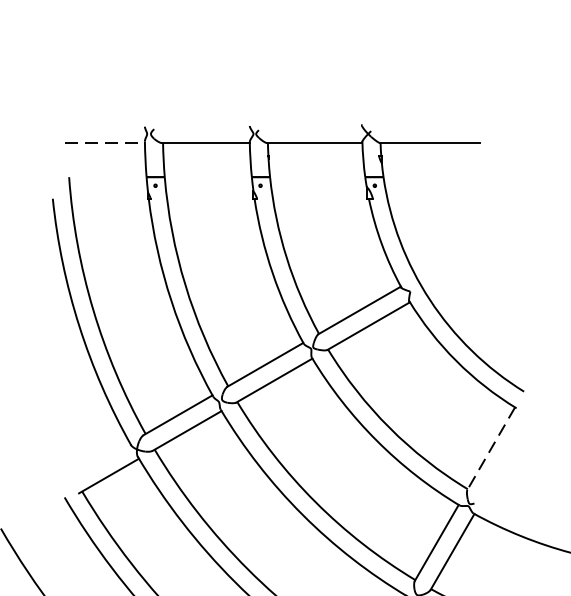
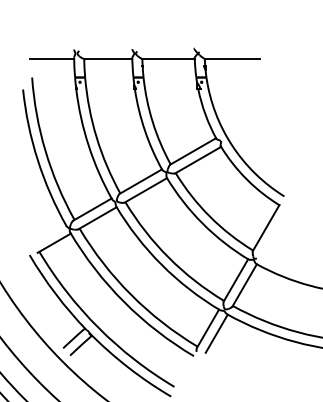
line: (105, 142) -> (52, 58), dashed -> solid
line: (490, 449) -> (265, 228), dashed -> solid

